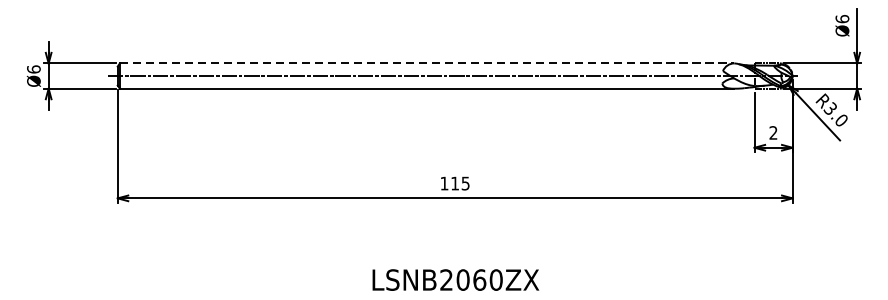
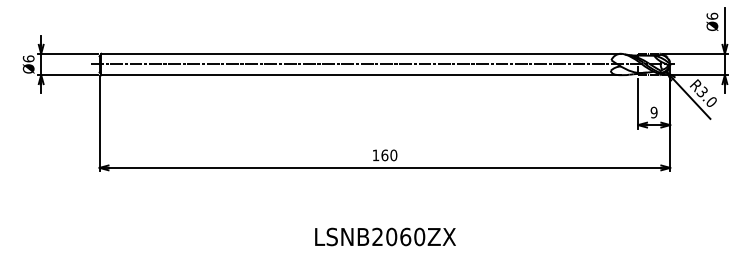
line: (427, 63) -> (361, 53), dashed -> solid
text: (772, 132) -> (653, 112), 2 -> 9
text: (460, 183) -> (389, 155), 115 -> 160

